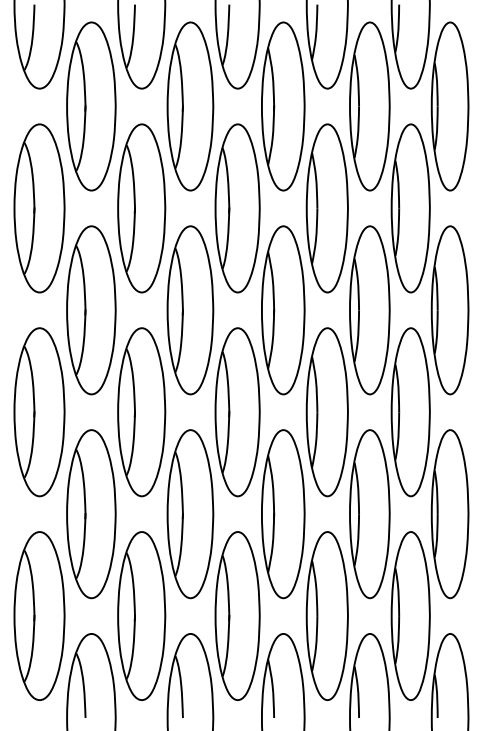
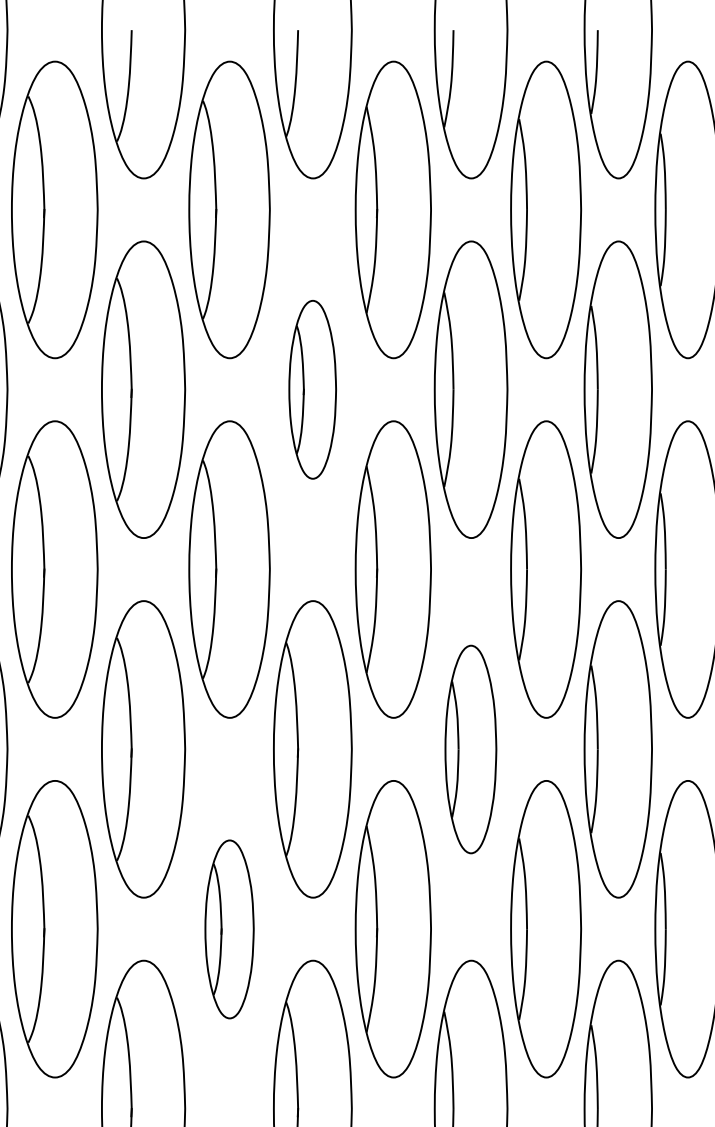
part: (237, 208) -> (312, 389), size x0.6
part: (326, 412) -> (469, 749), size x0.7
part: (190, 514) -> (229, 929), size x0.6

